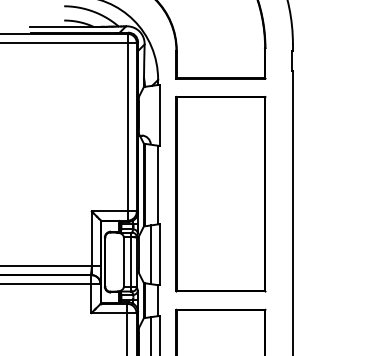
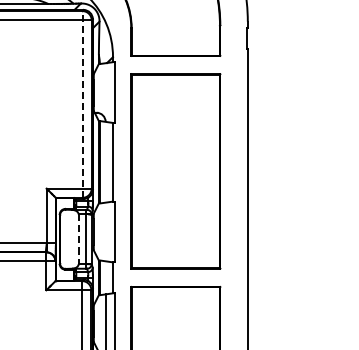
line: (127, 126) -> (82, 103), solid -> dashed
line: (150, 254) -> (105, 231), removed
line: (123, 262) -> (78, 239), solid -> dashed

